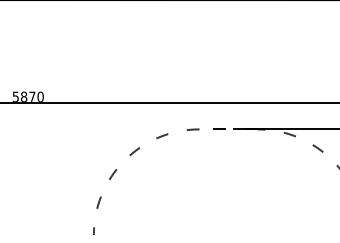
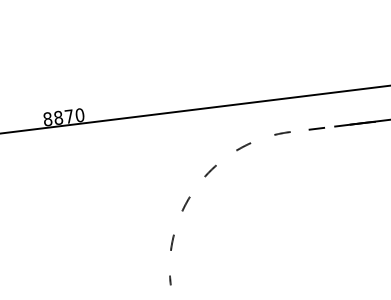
text: (15, 96) -> (47, 118), 5870 -> 8870

